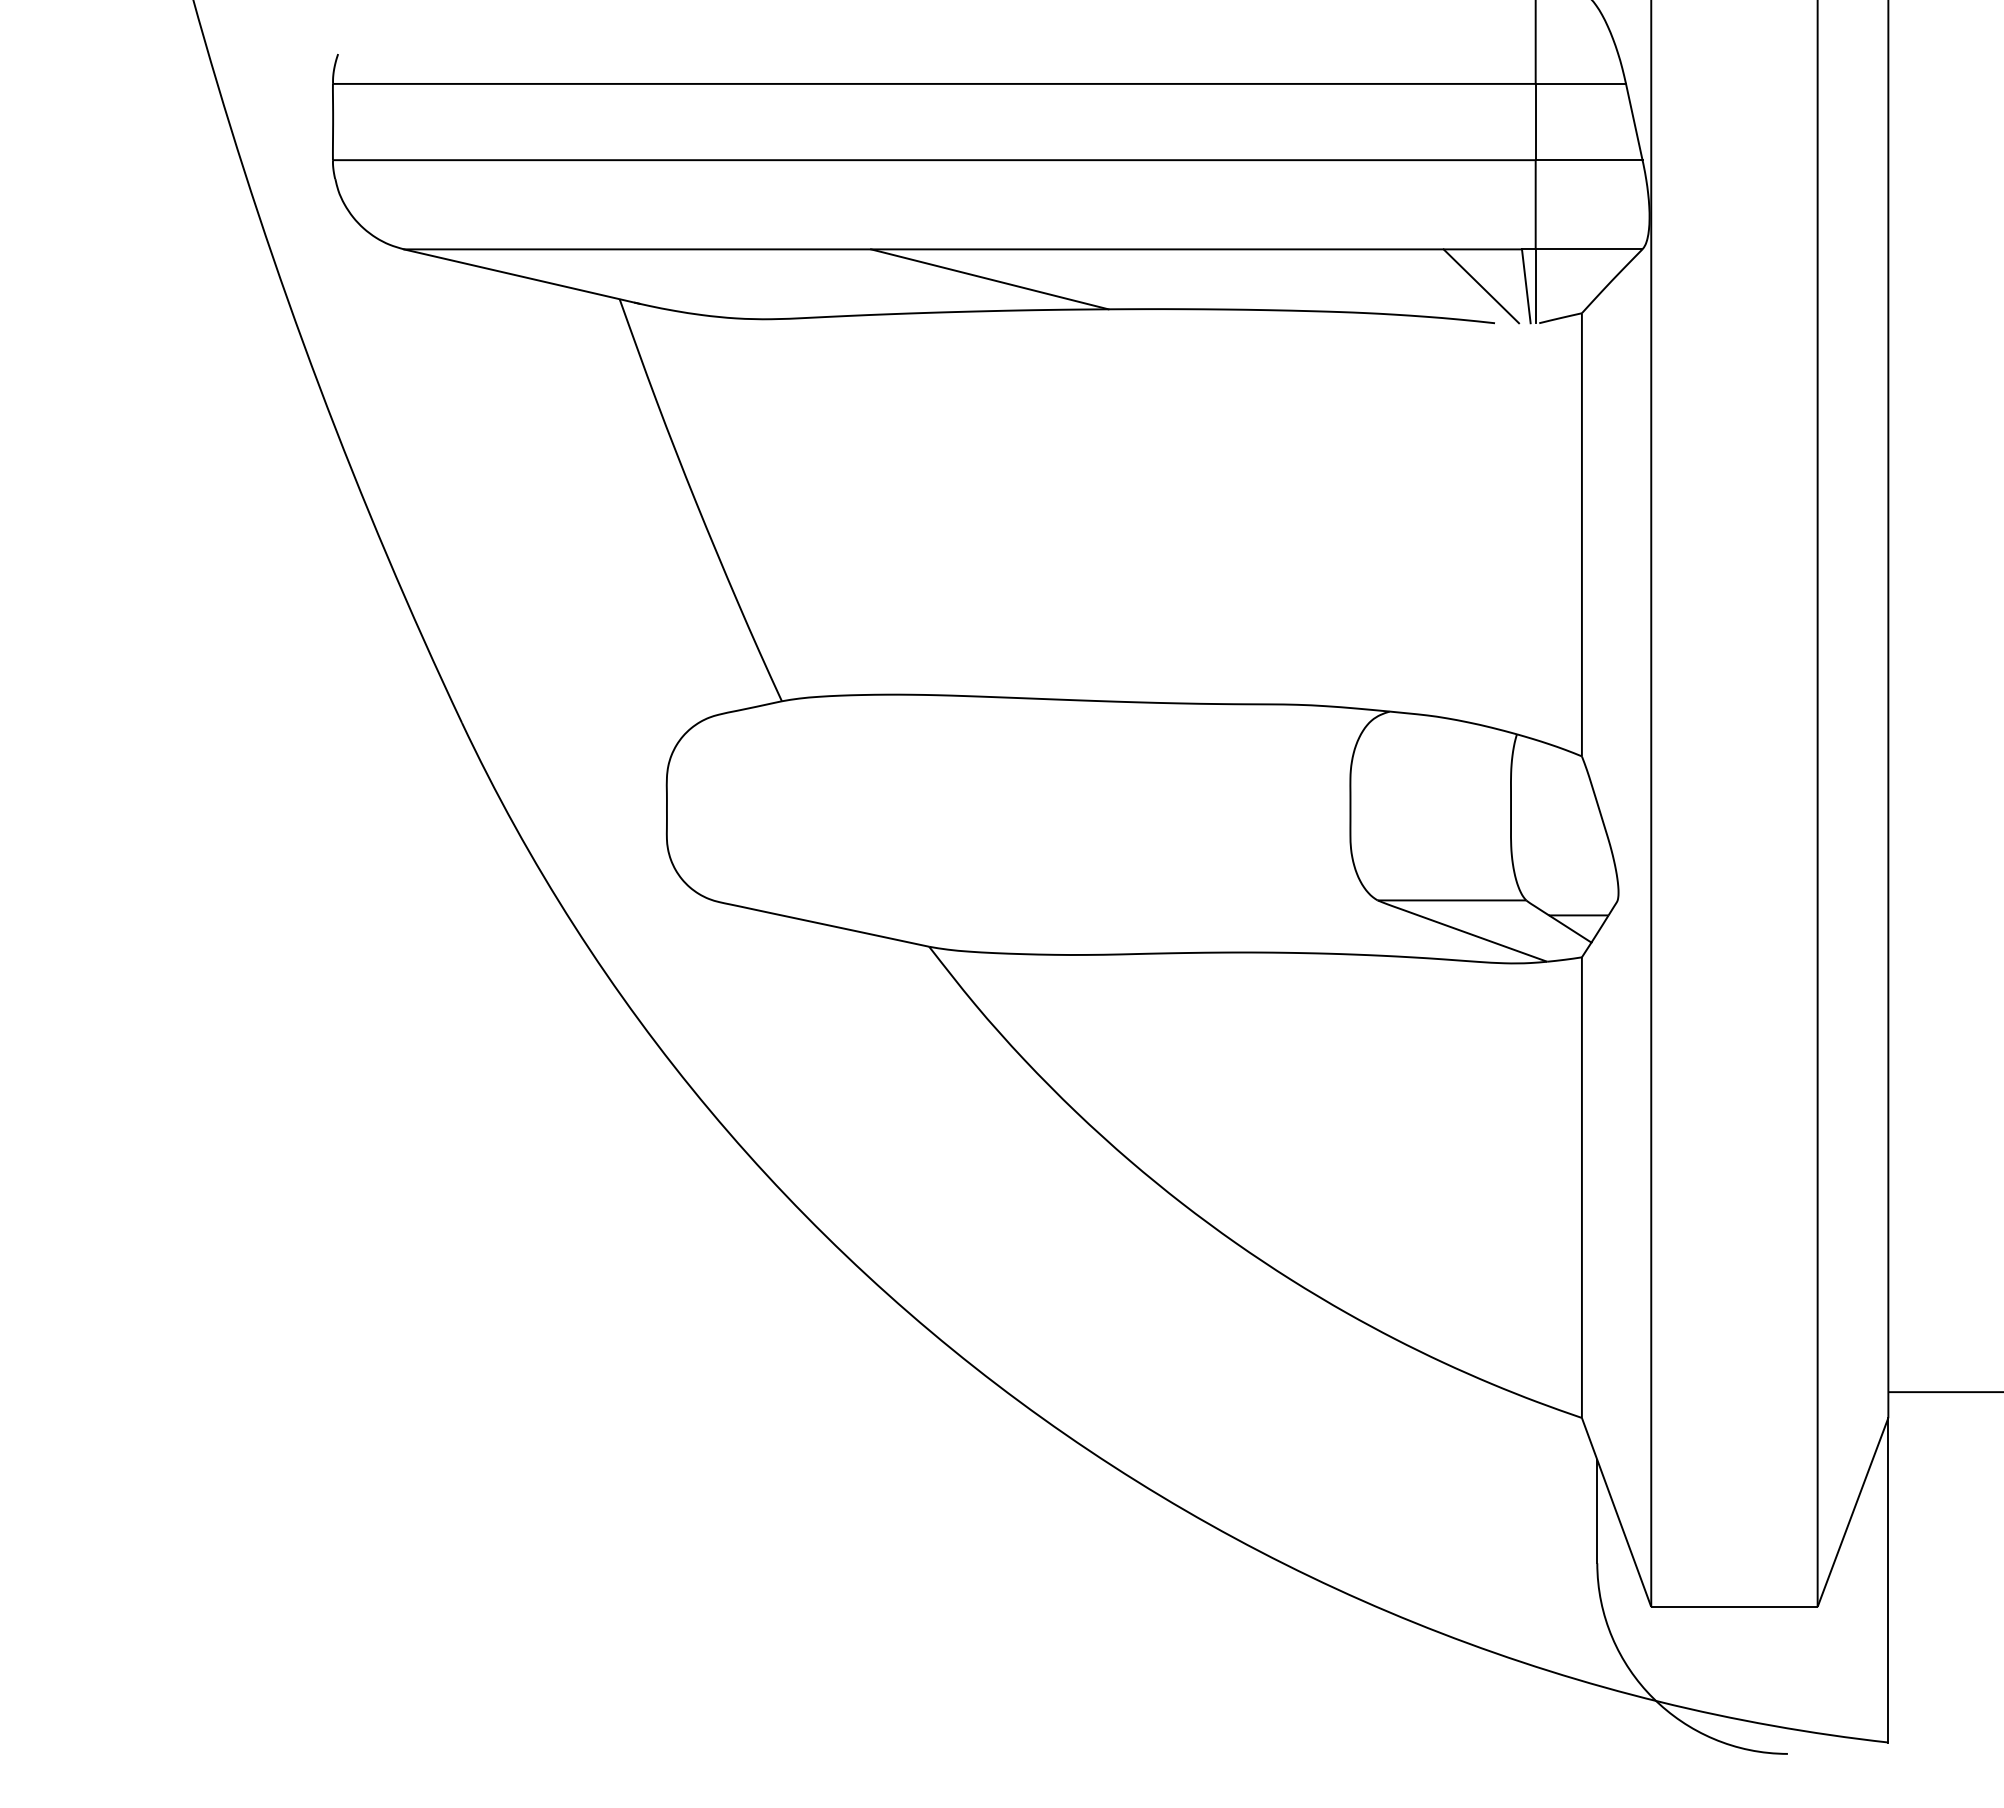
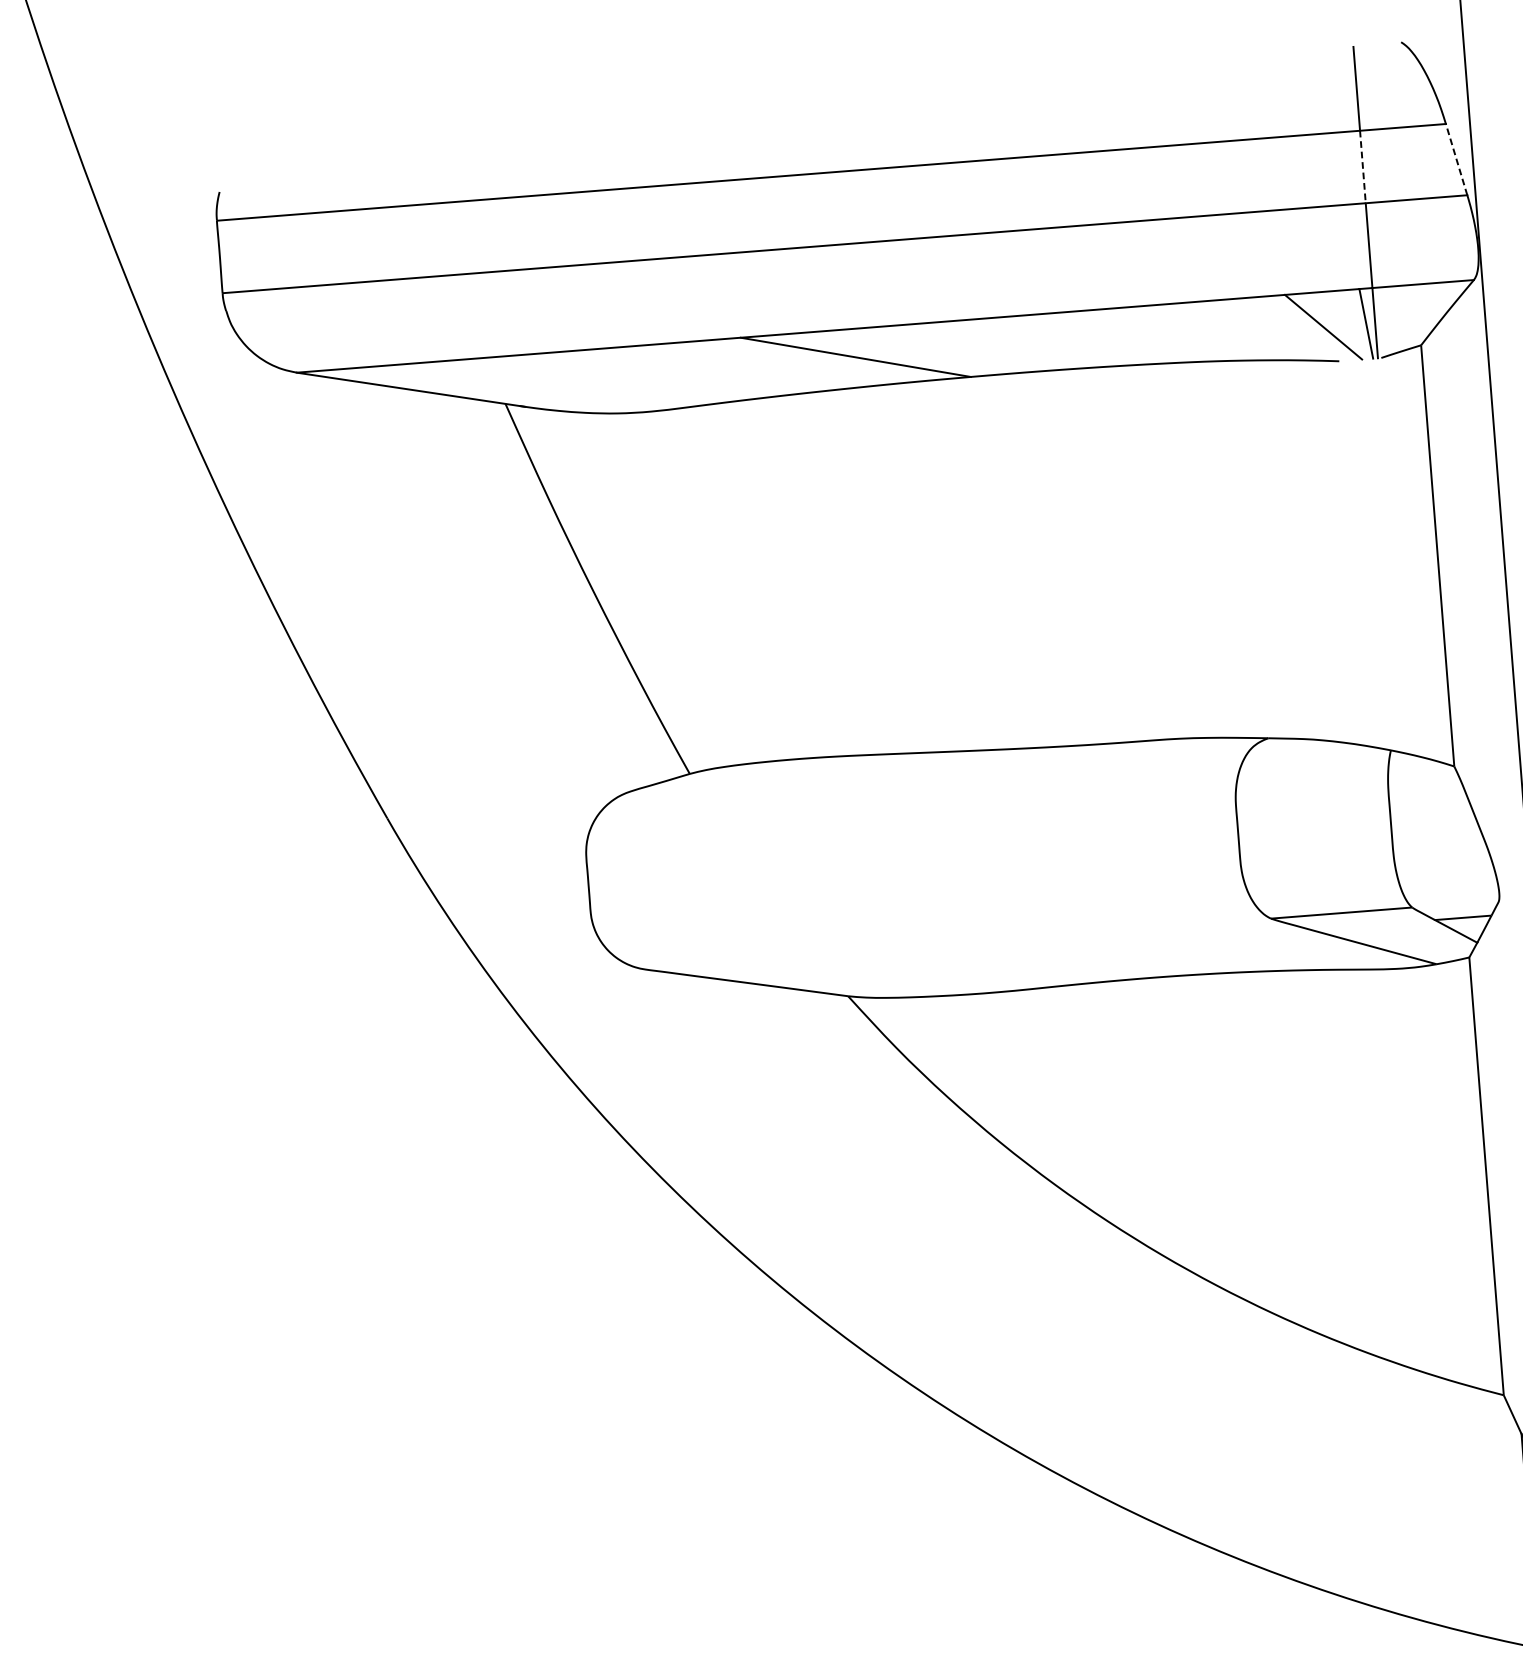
line: (1634, 121) -> (1456, 159), solid -> dashed
line: (1535, 122) -> (1362, 167), solid -> dashed

